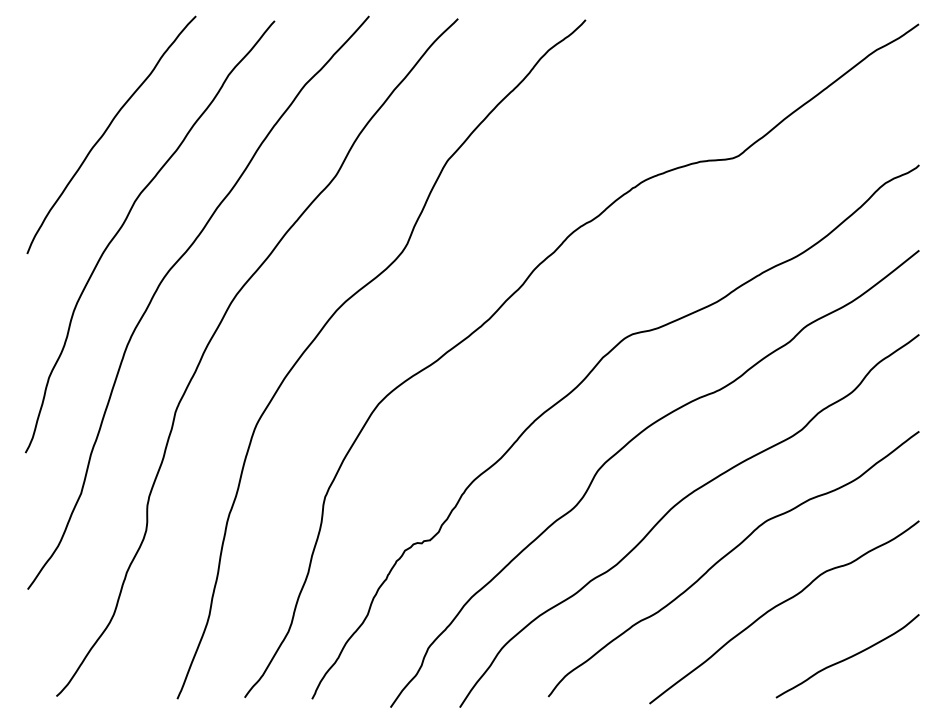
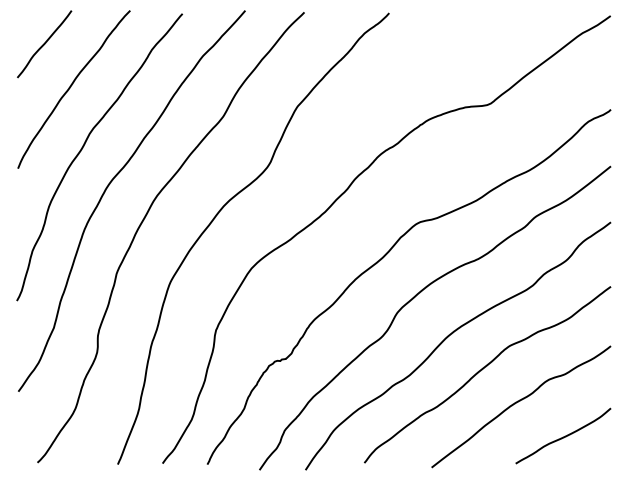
curve: (67, 67) -> (44, 44), added

